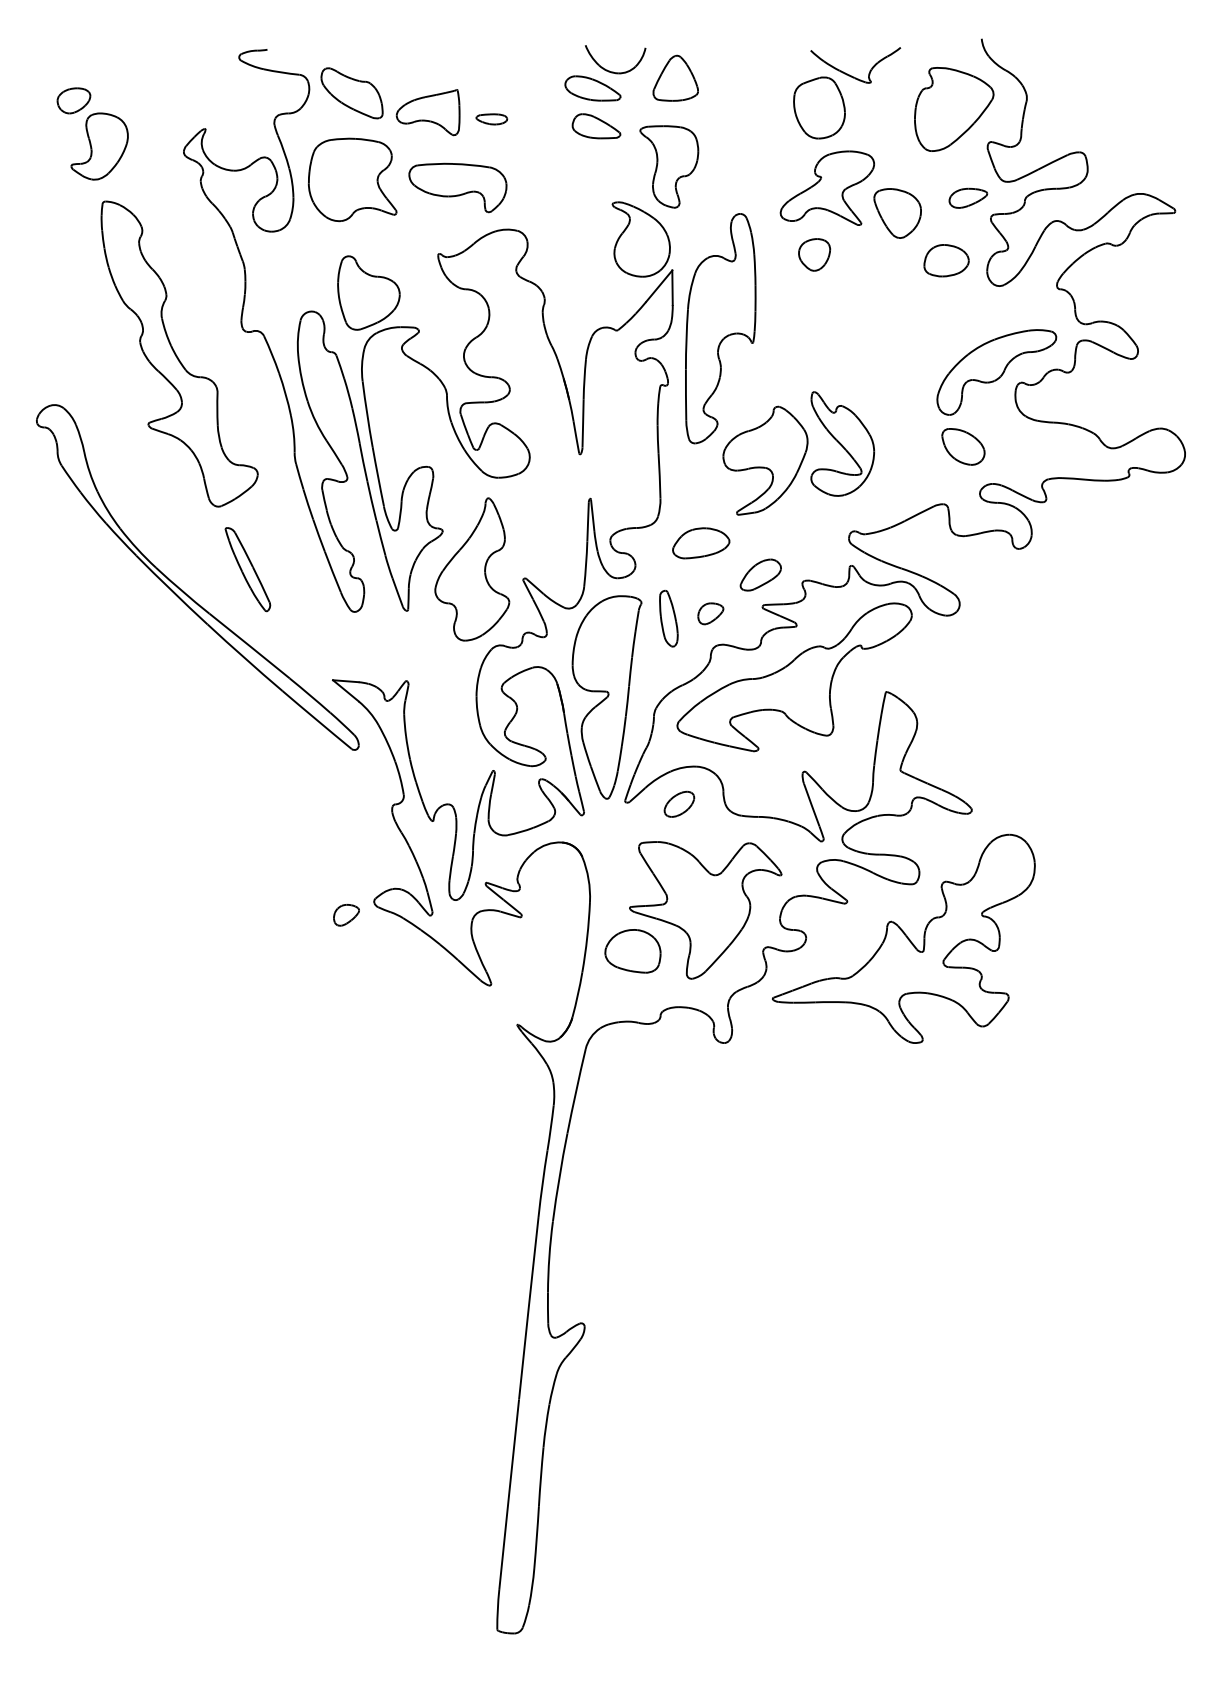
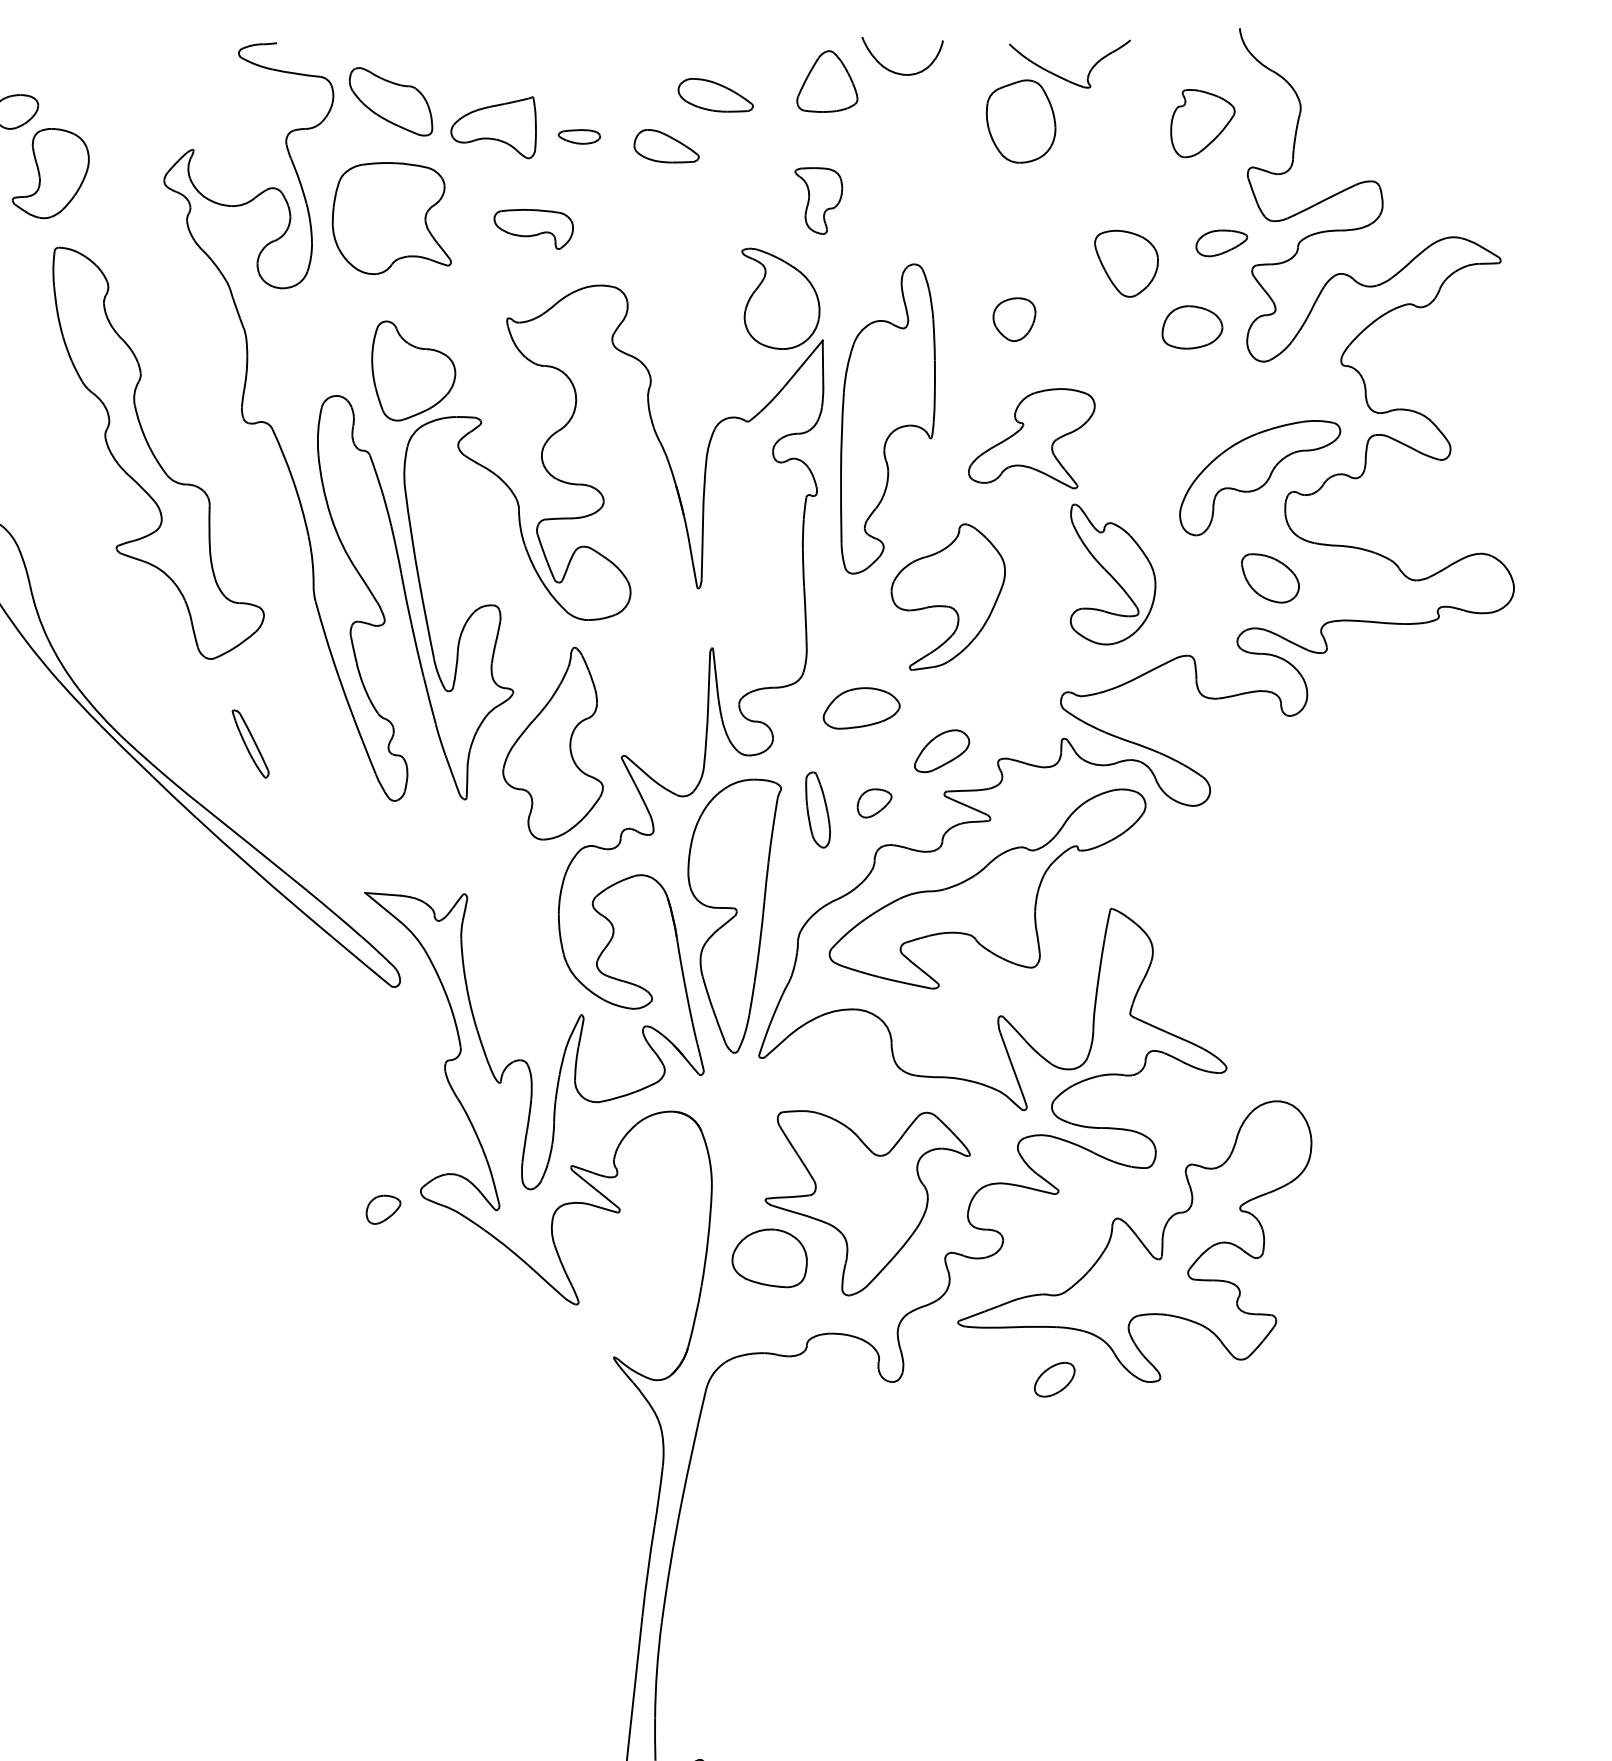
part: (613, 71) -> (899, 72), moved
part: (954, 109) -> (1203, 123), size x0.6
part: (596, 126) -> (666, 146), moved
part: (669, 166) -> (818, 200), size x0.6
part: (457, 187) -> (533, 228), size x0.6
part: (826, 187) -> (1030, 437), moved
part: (842, 443) -> (1112, 573), moved
part: (963, 446) -> (1270, 577), moved
part: (247, 569) -> (250, 743), size x0.6
part: (679, 803) -> (1054, 1378), moved

